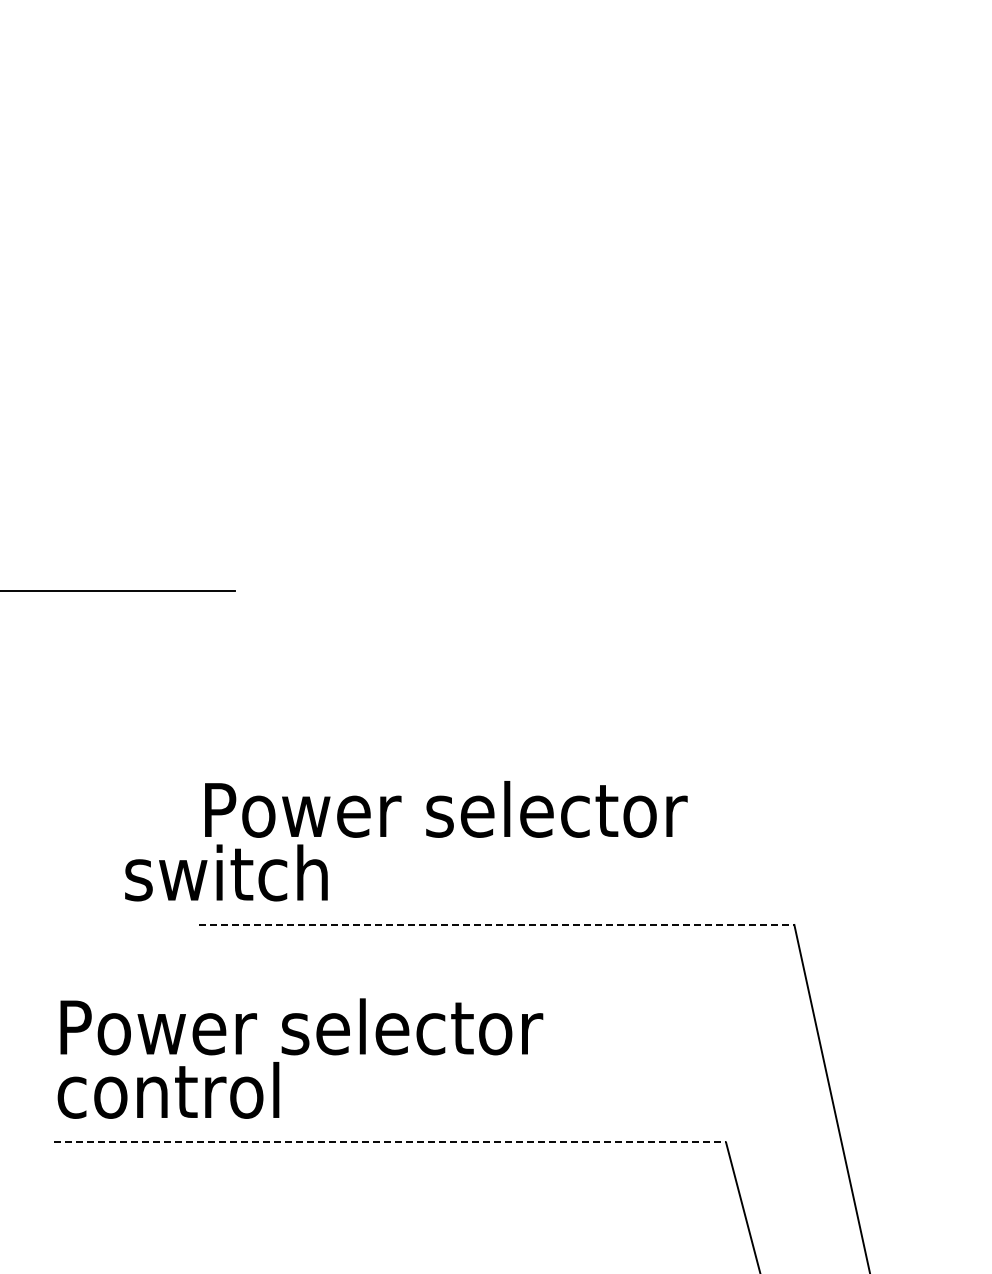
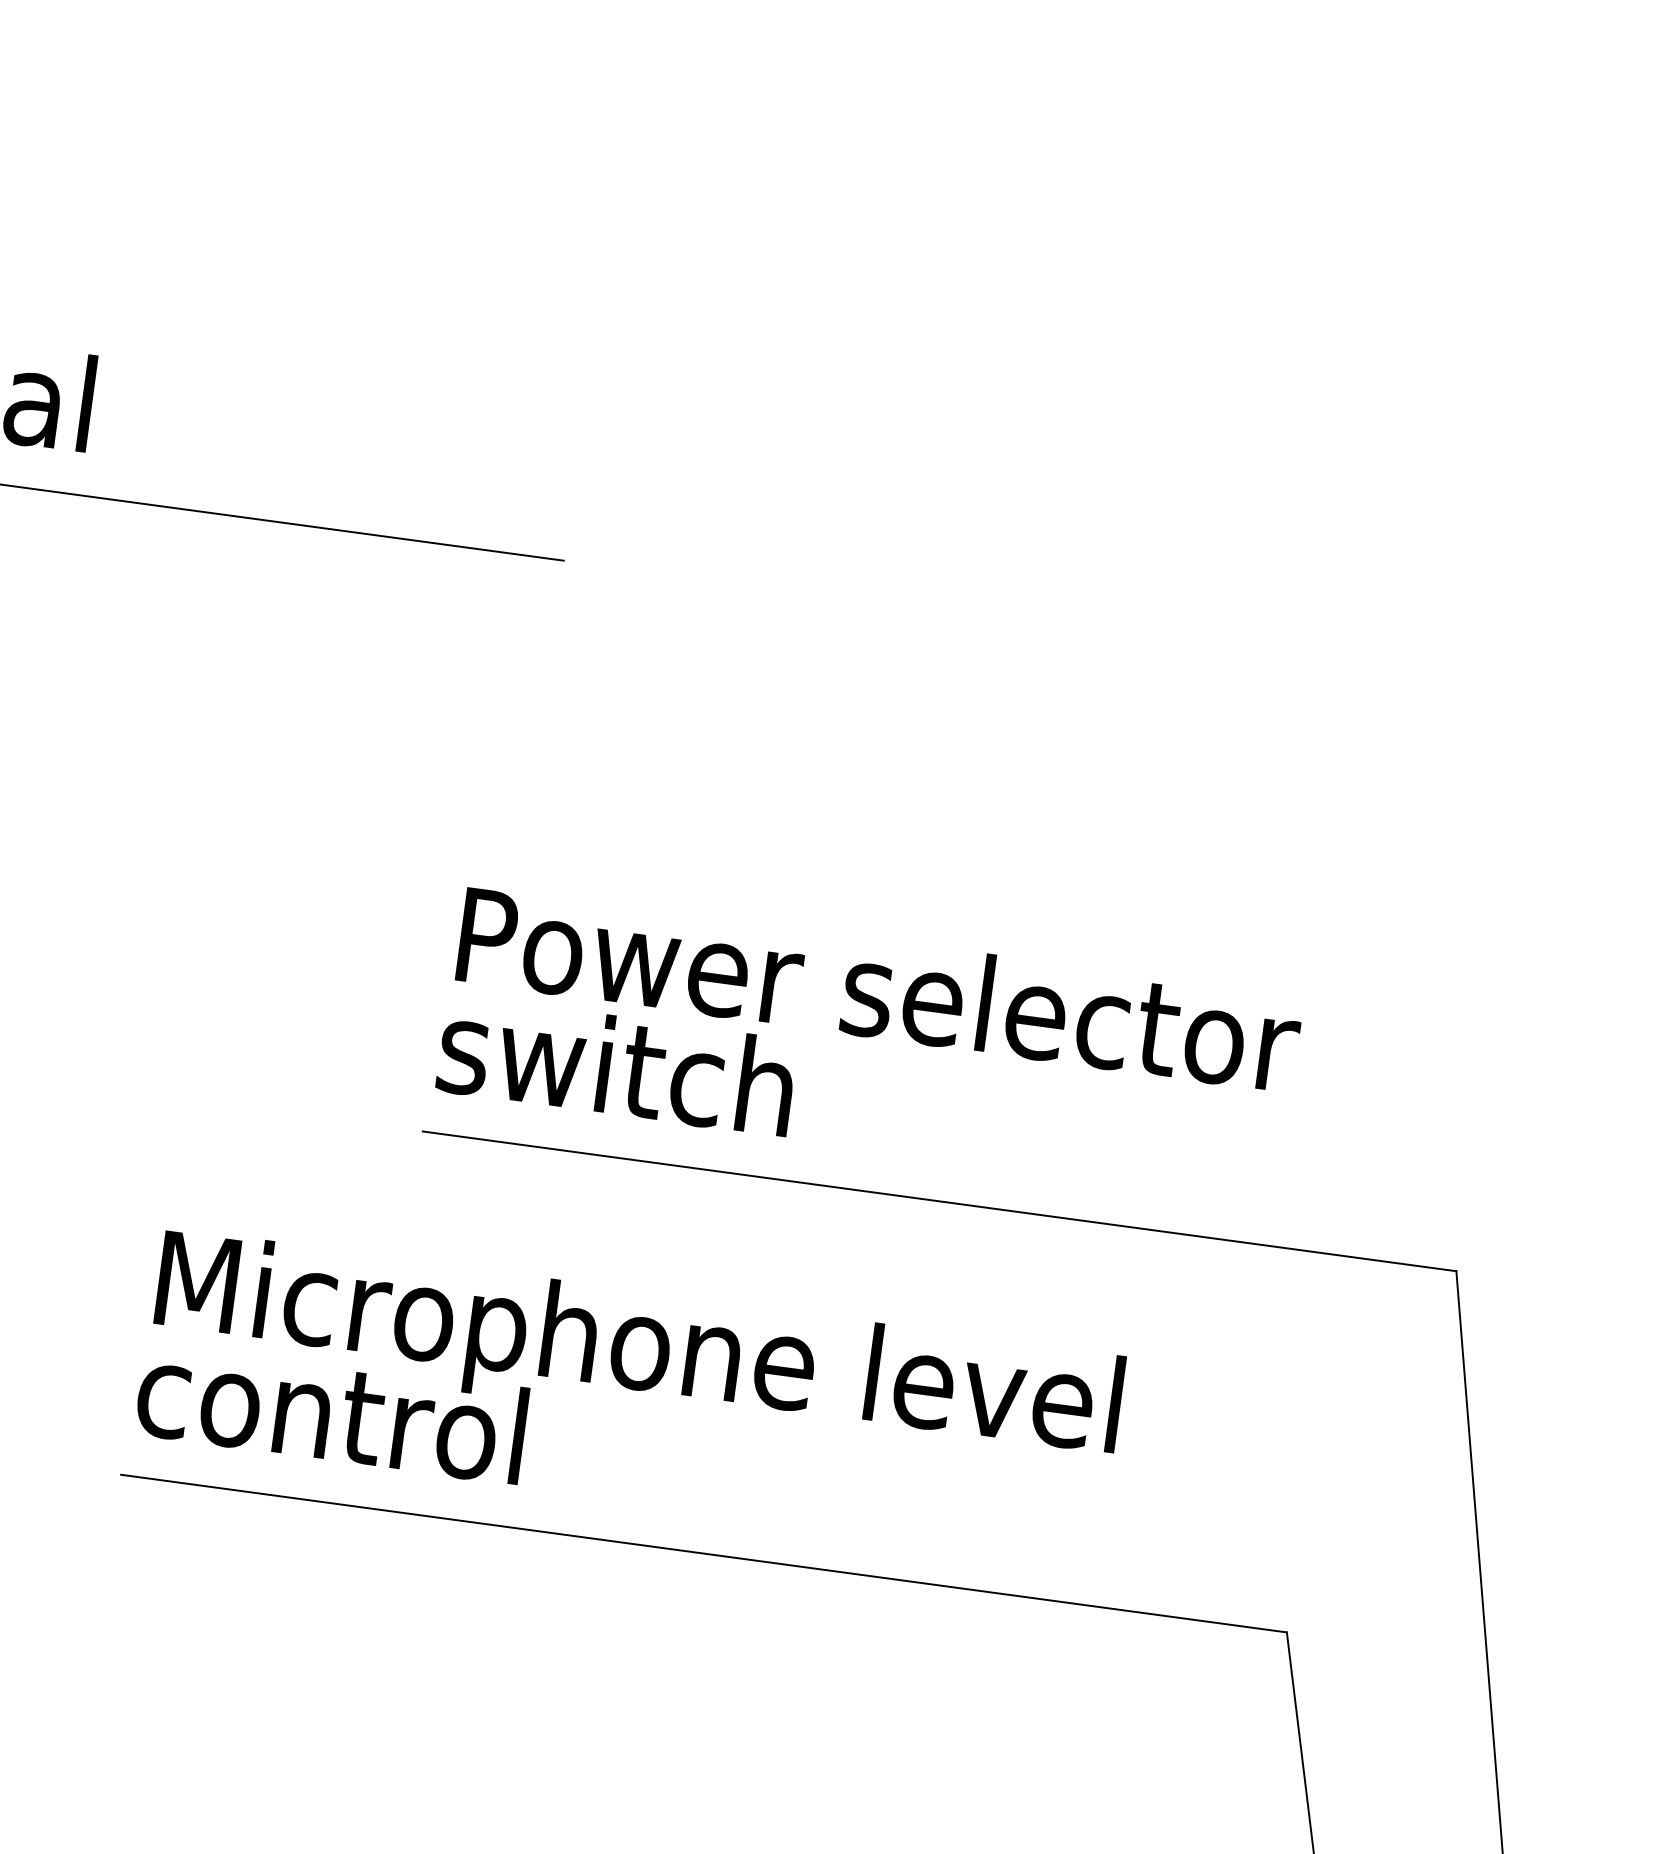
text: (226, 872) -> (617, 1065), moved
line: (496, 924) -> (939, 1200), dashed -> solid
text: (340, 1033) -> (643, 1353), Power selector -> Microphone level
line: (390, 1142) -> (704, 1553), dashed -> solid

